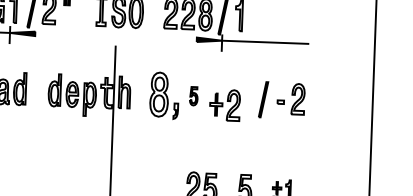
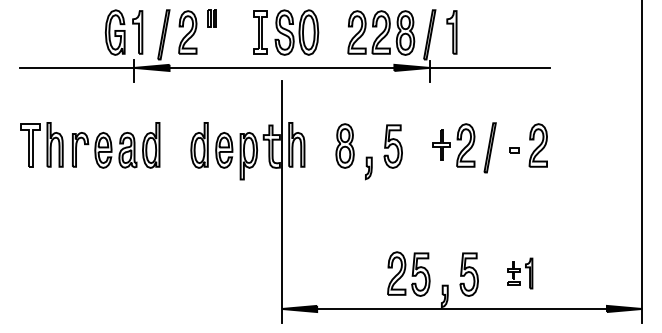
line: (115, 36) -> (281, 67), added
part: (158, 94) -> (344, 145), size x0.71
part: (193, 96) -> (392, 146), size x1.67
part: (224, 105) -> (453, 145), moved

